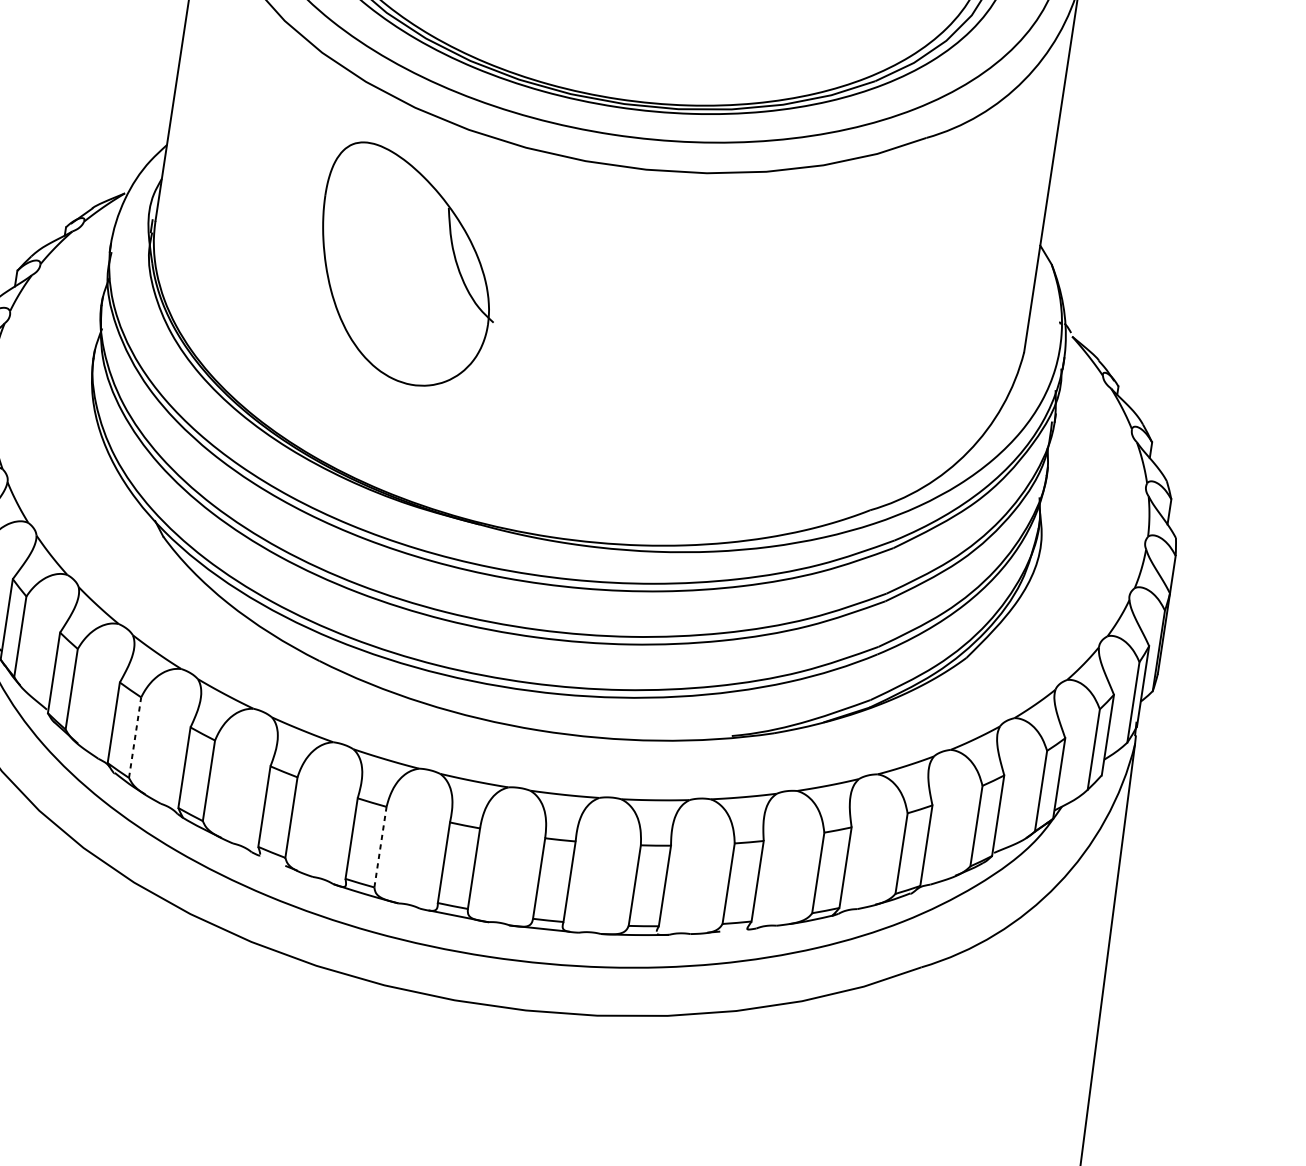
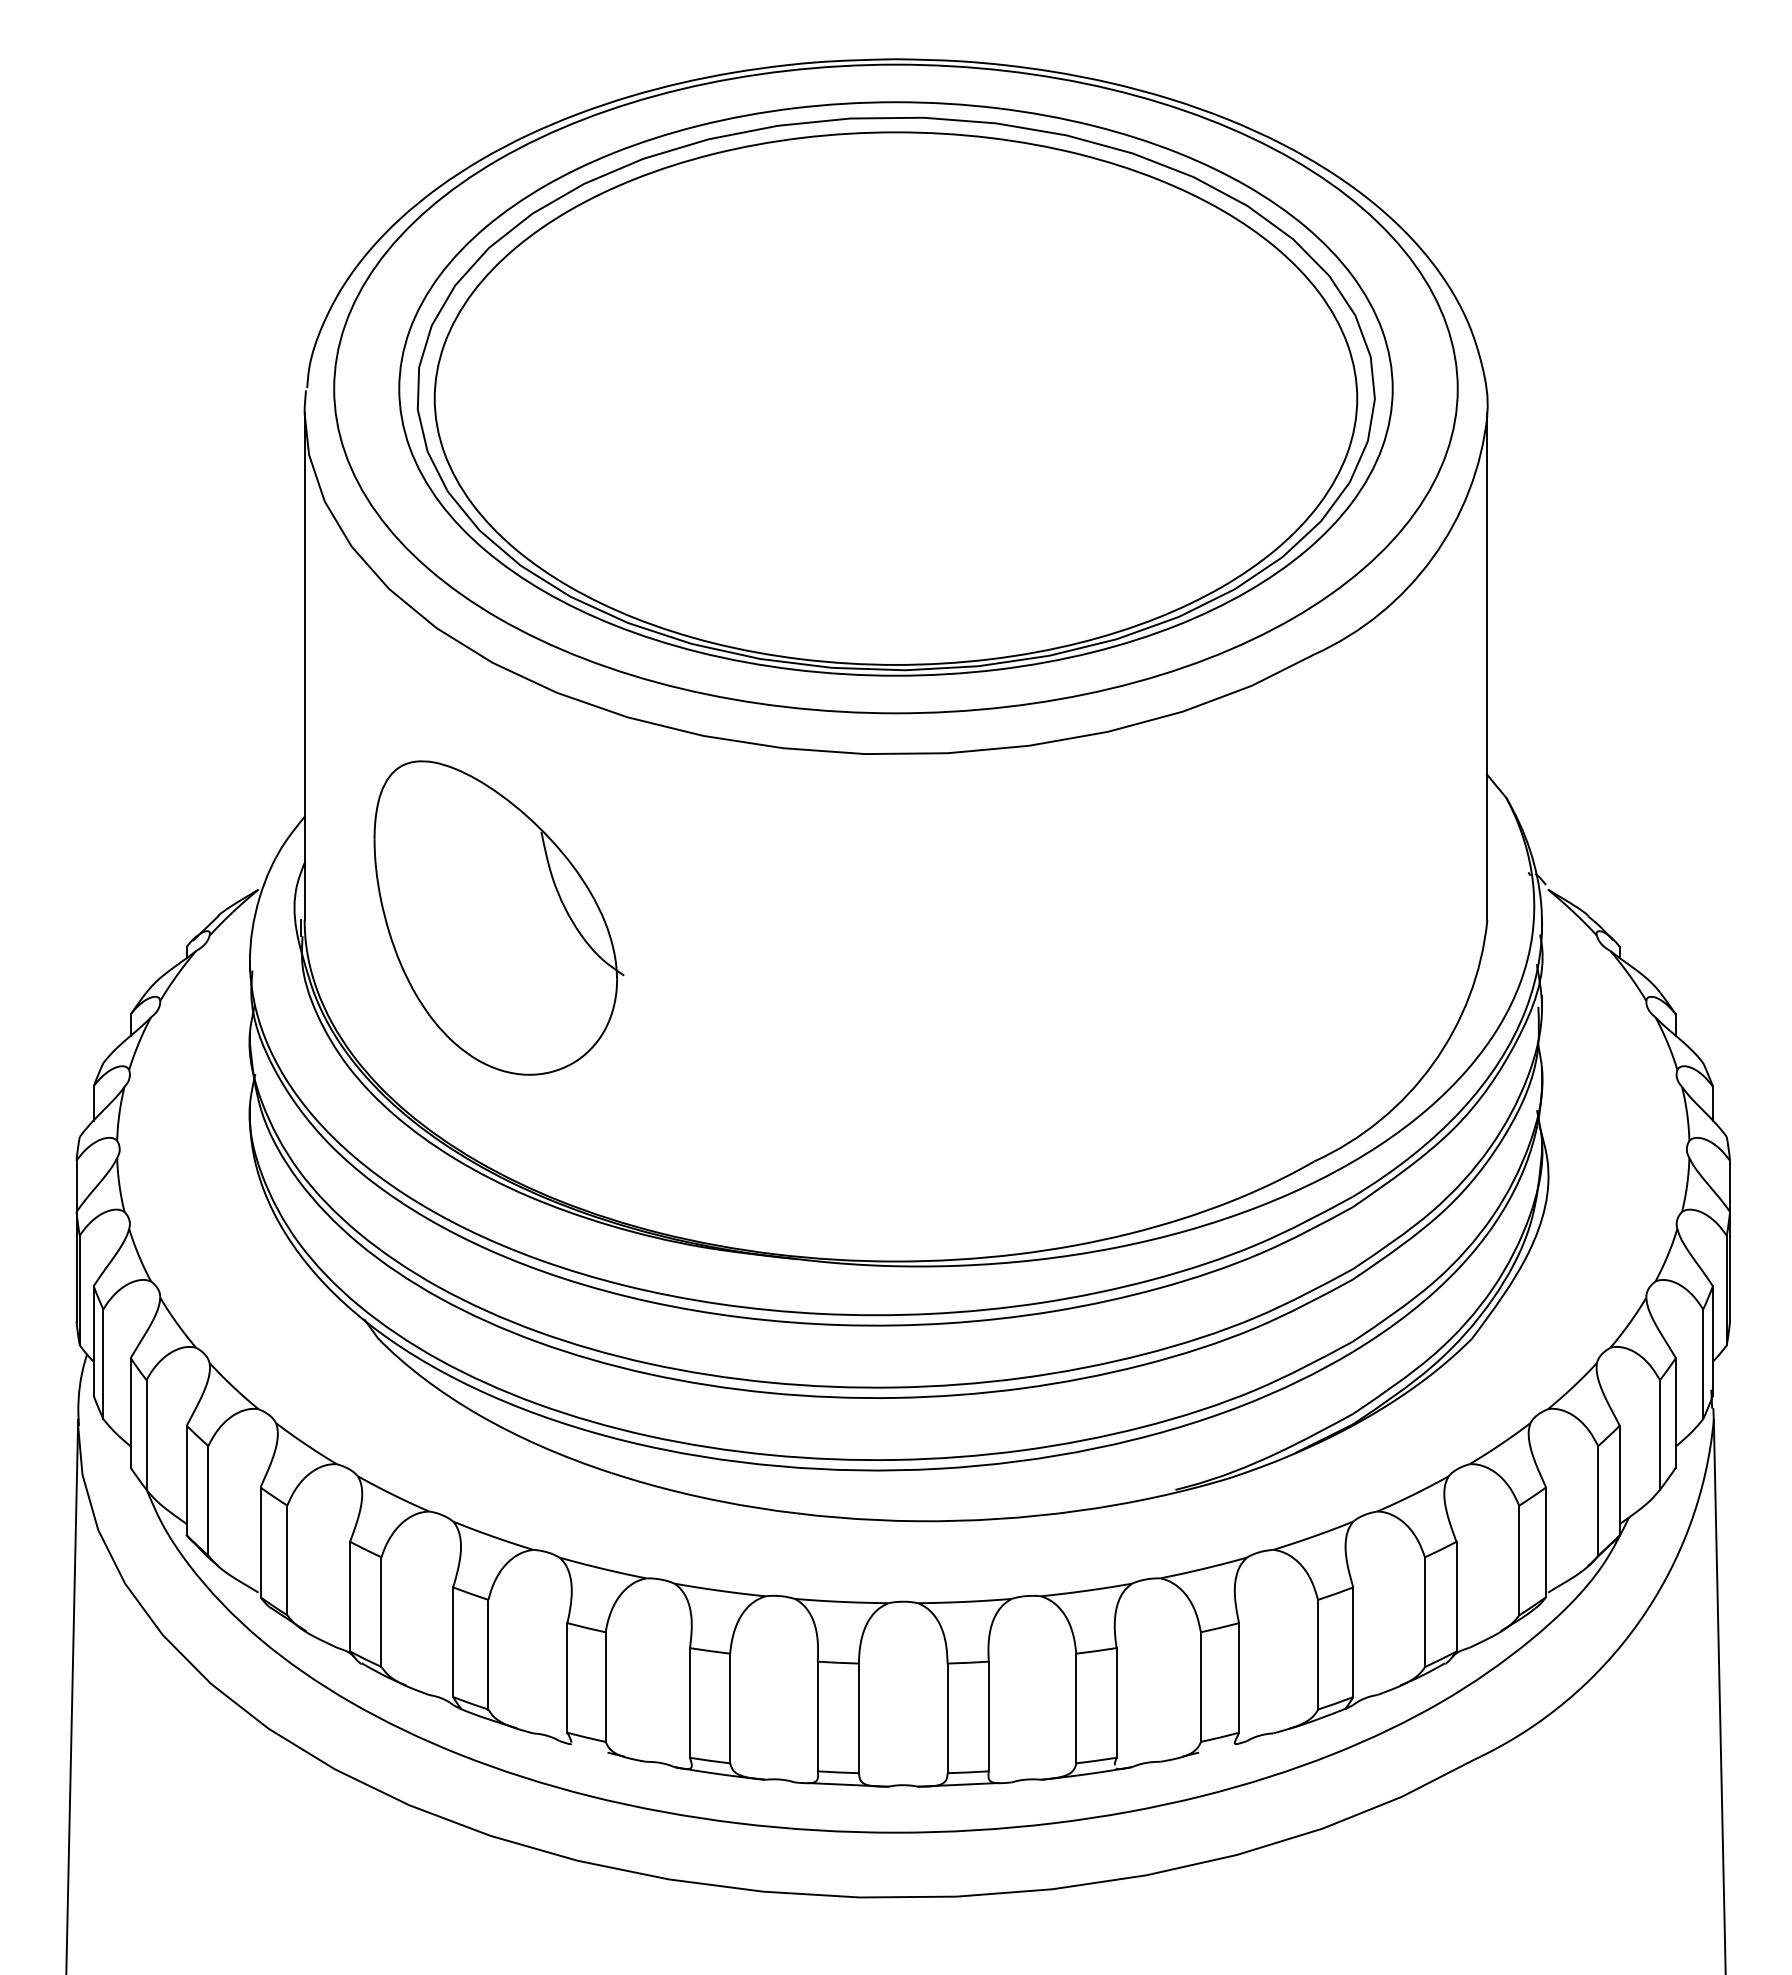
part: (407, 266) -> (498, 917), moved
line: (135, 737) -> (381, 1612), dashed -> solid
line: (380, 847) -> (730, 1708), dashed -> solid

